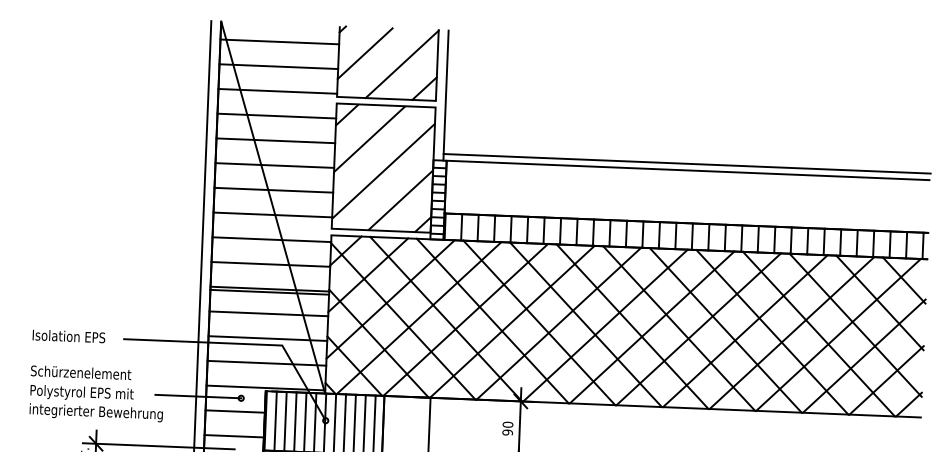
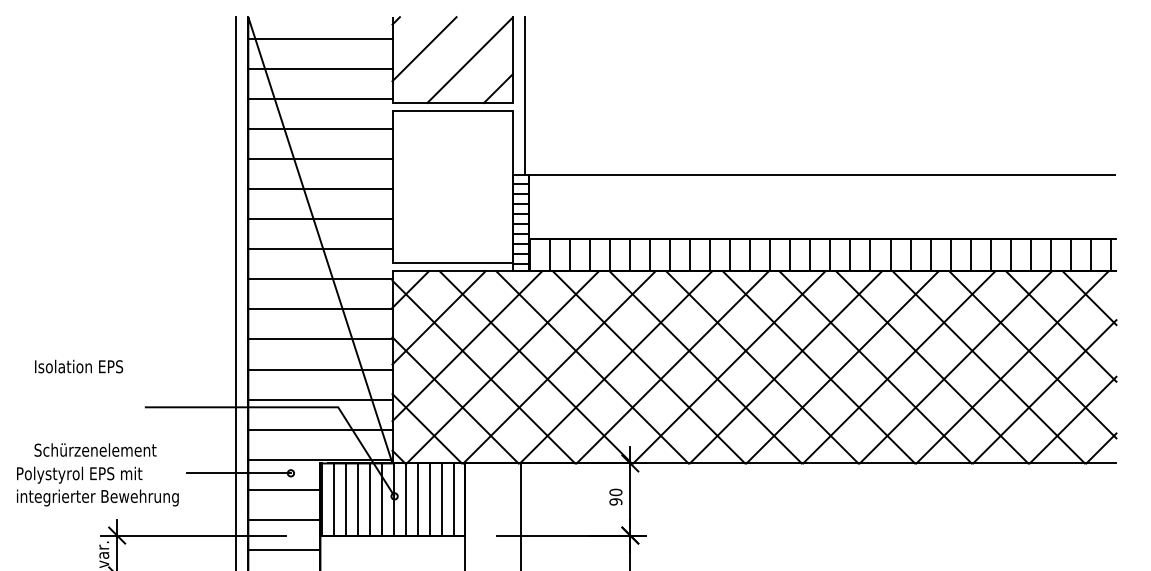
line: (687, 164) -> (820, 167), removed
hatch: (383, 168) -> (452, 187), removed
line: (269, 292) -> (320, 343), removed
text: (69, 336) -> (79, 366), moved
text: (96, 403) -> (97, 486), moved

